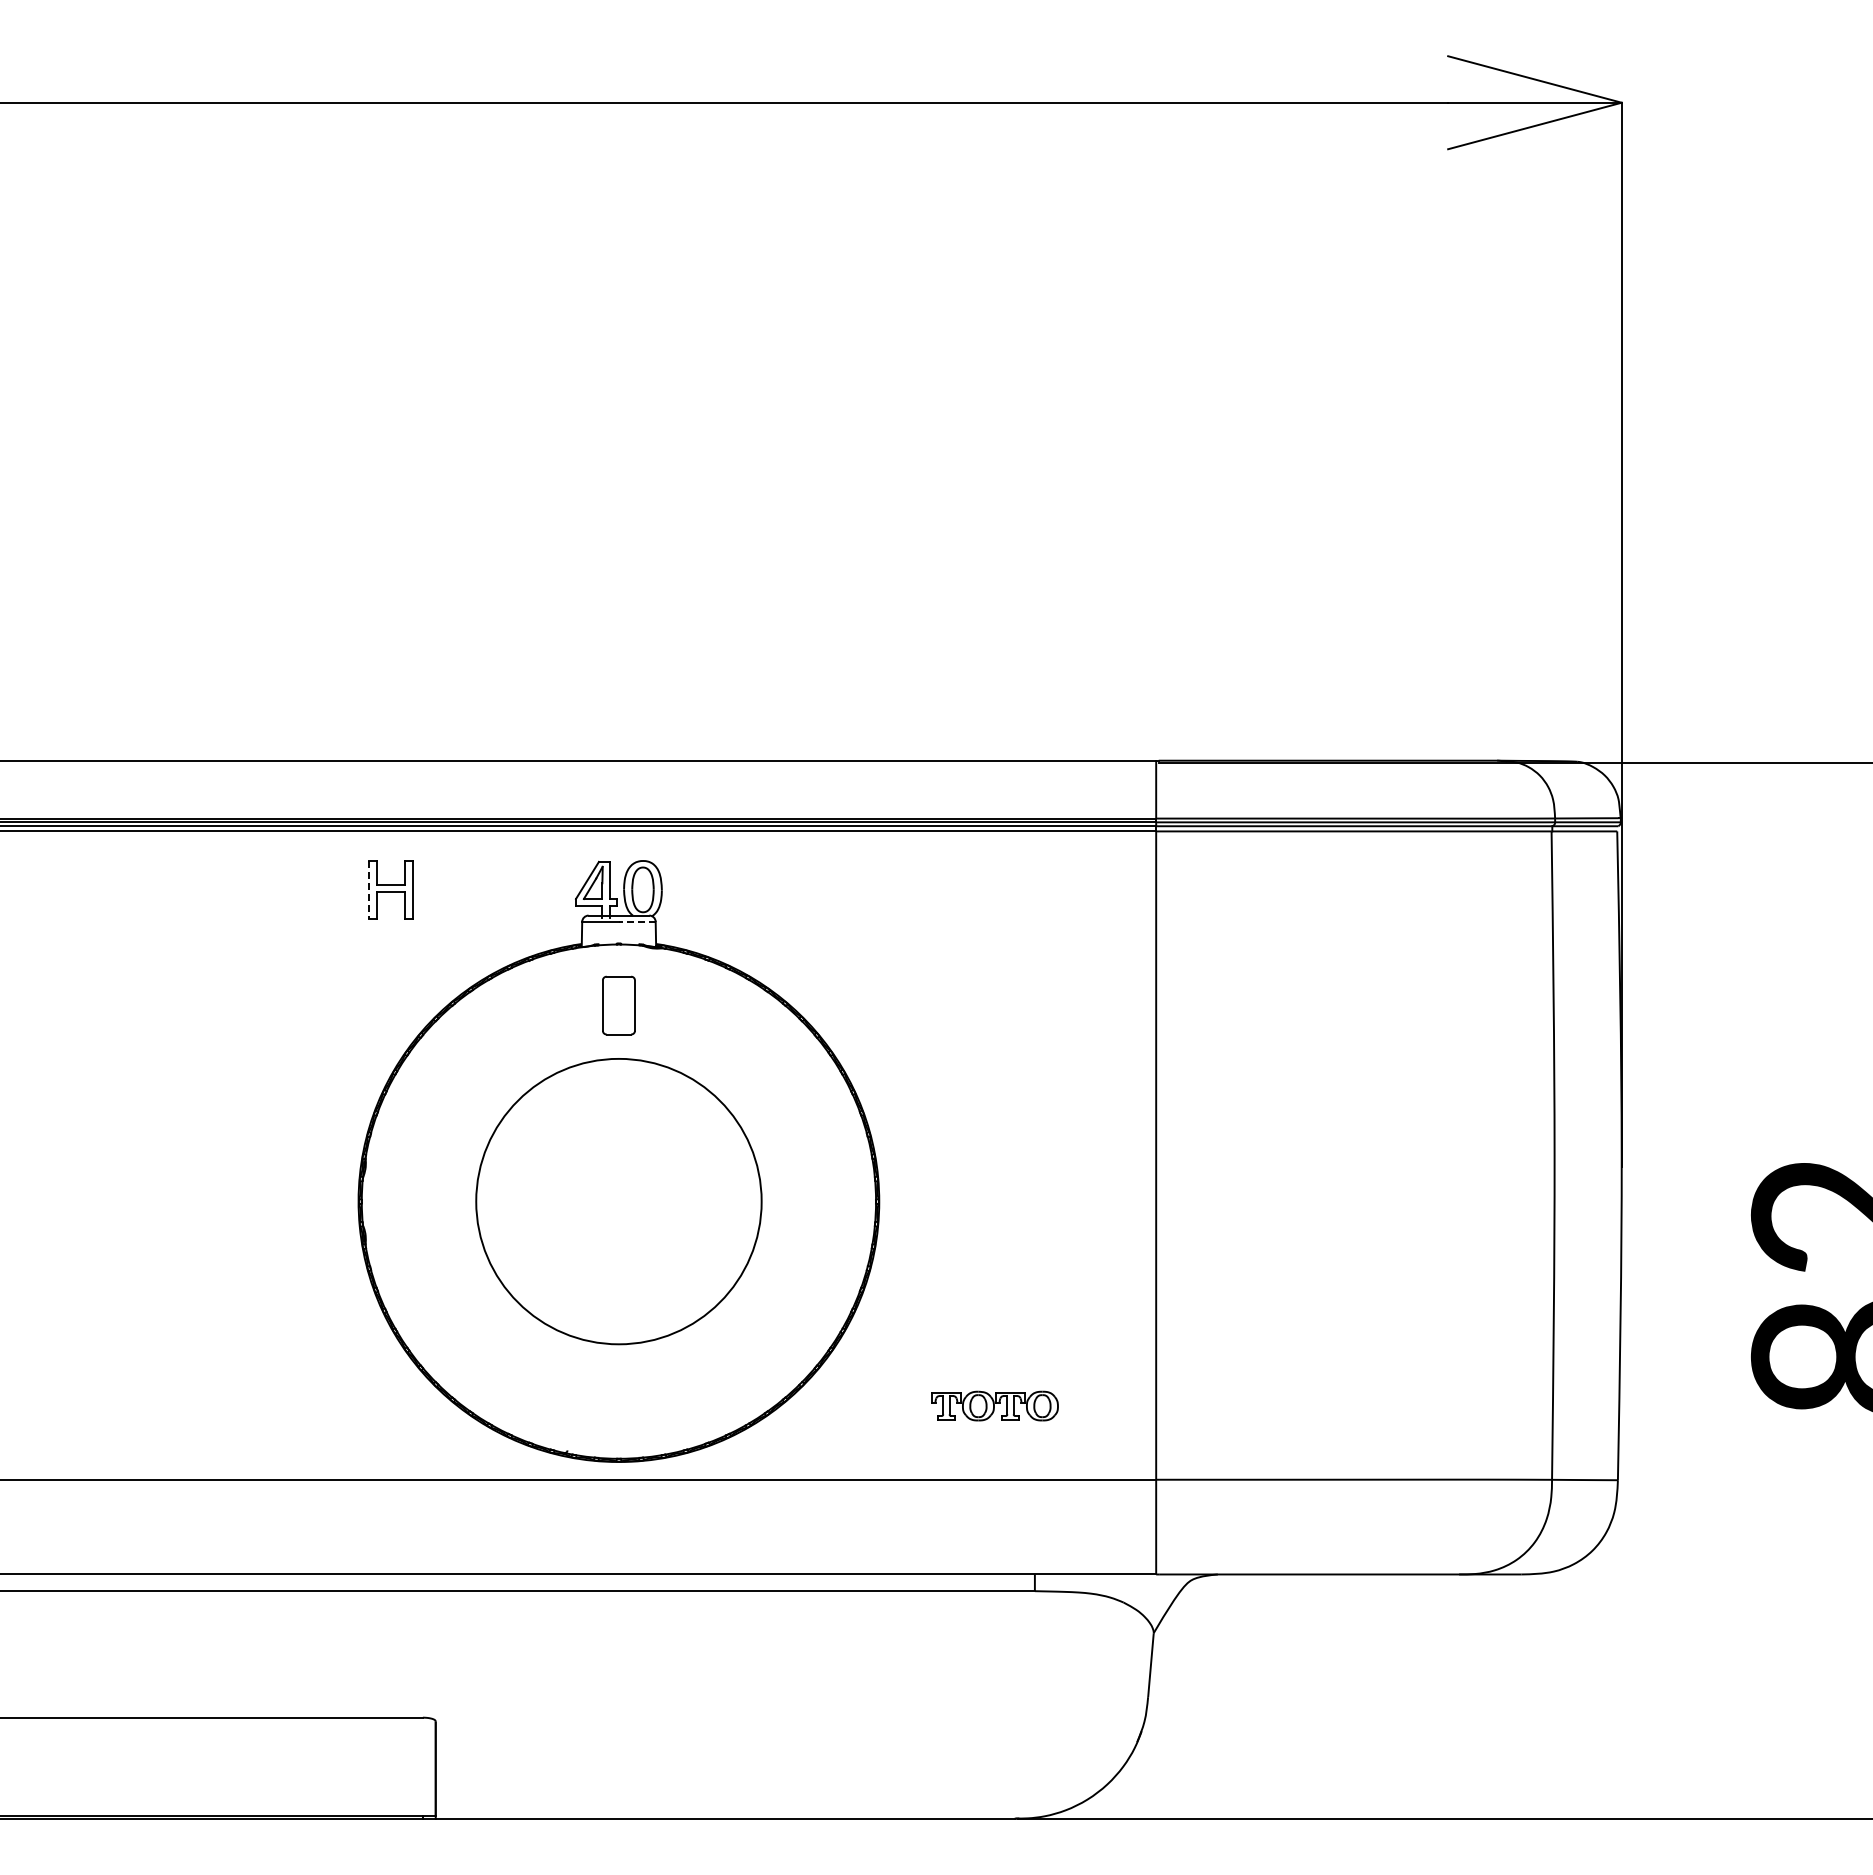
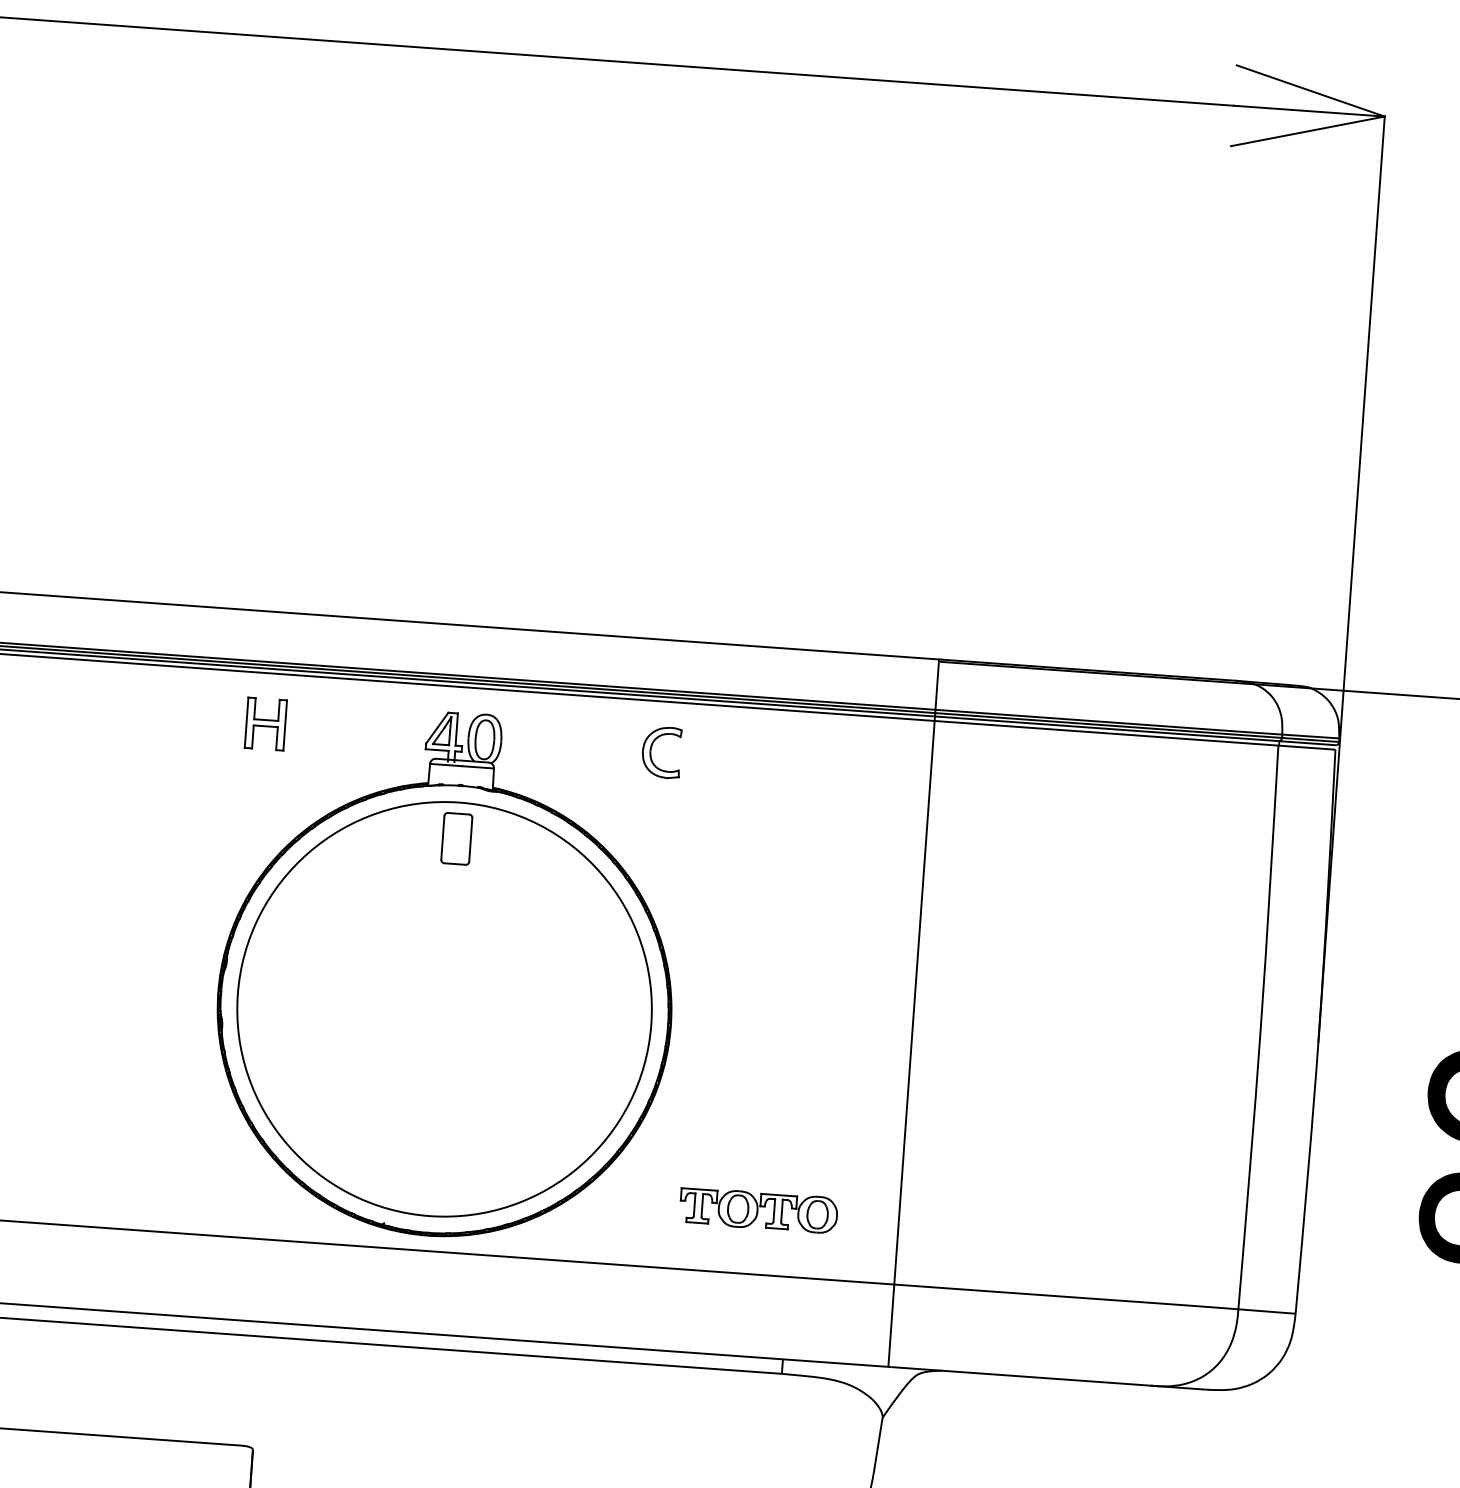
line: (368, 889) -> (246, 722), dashed -> solid
part: (834, 889) -> (651, 751), added
line: (636, 921) -> (477, 766), dashed -> solid
circle: (618, 1201) -> (444, 1009), size x1.67
part: (994, 1405) -> (758, 1209), size x1.43

